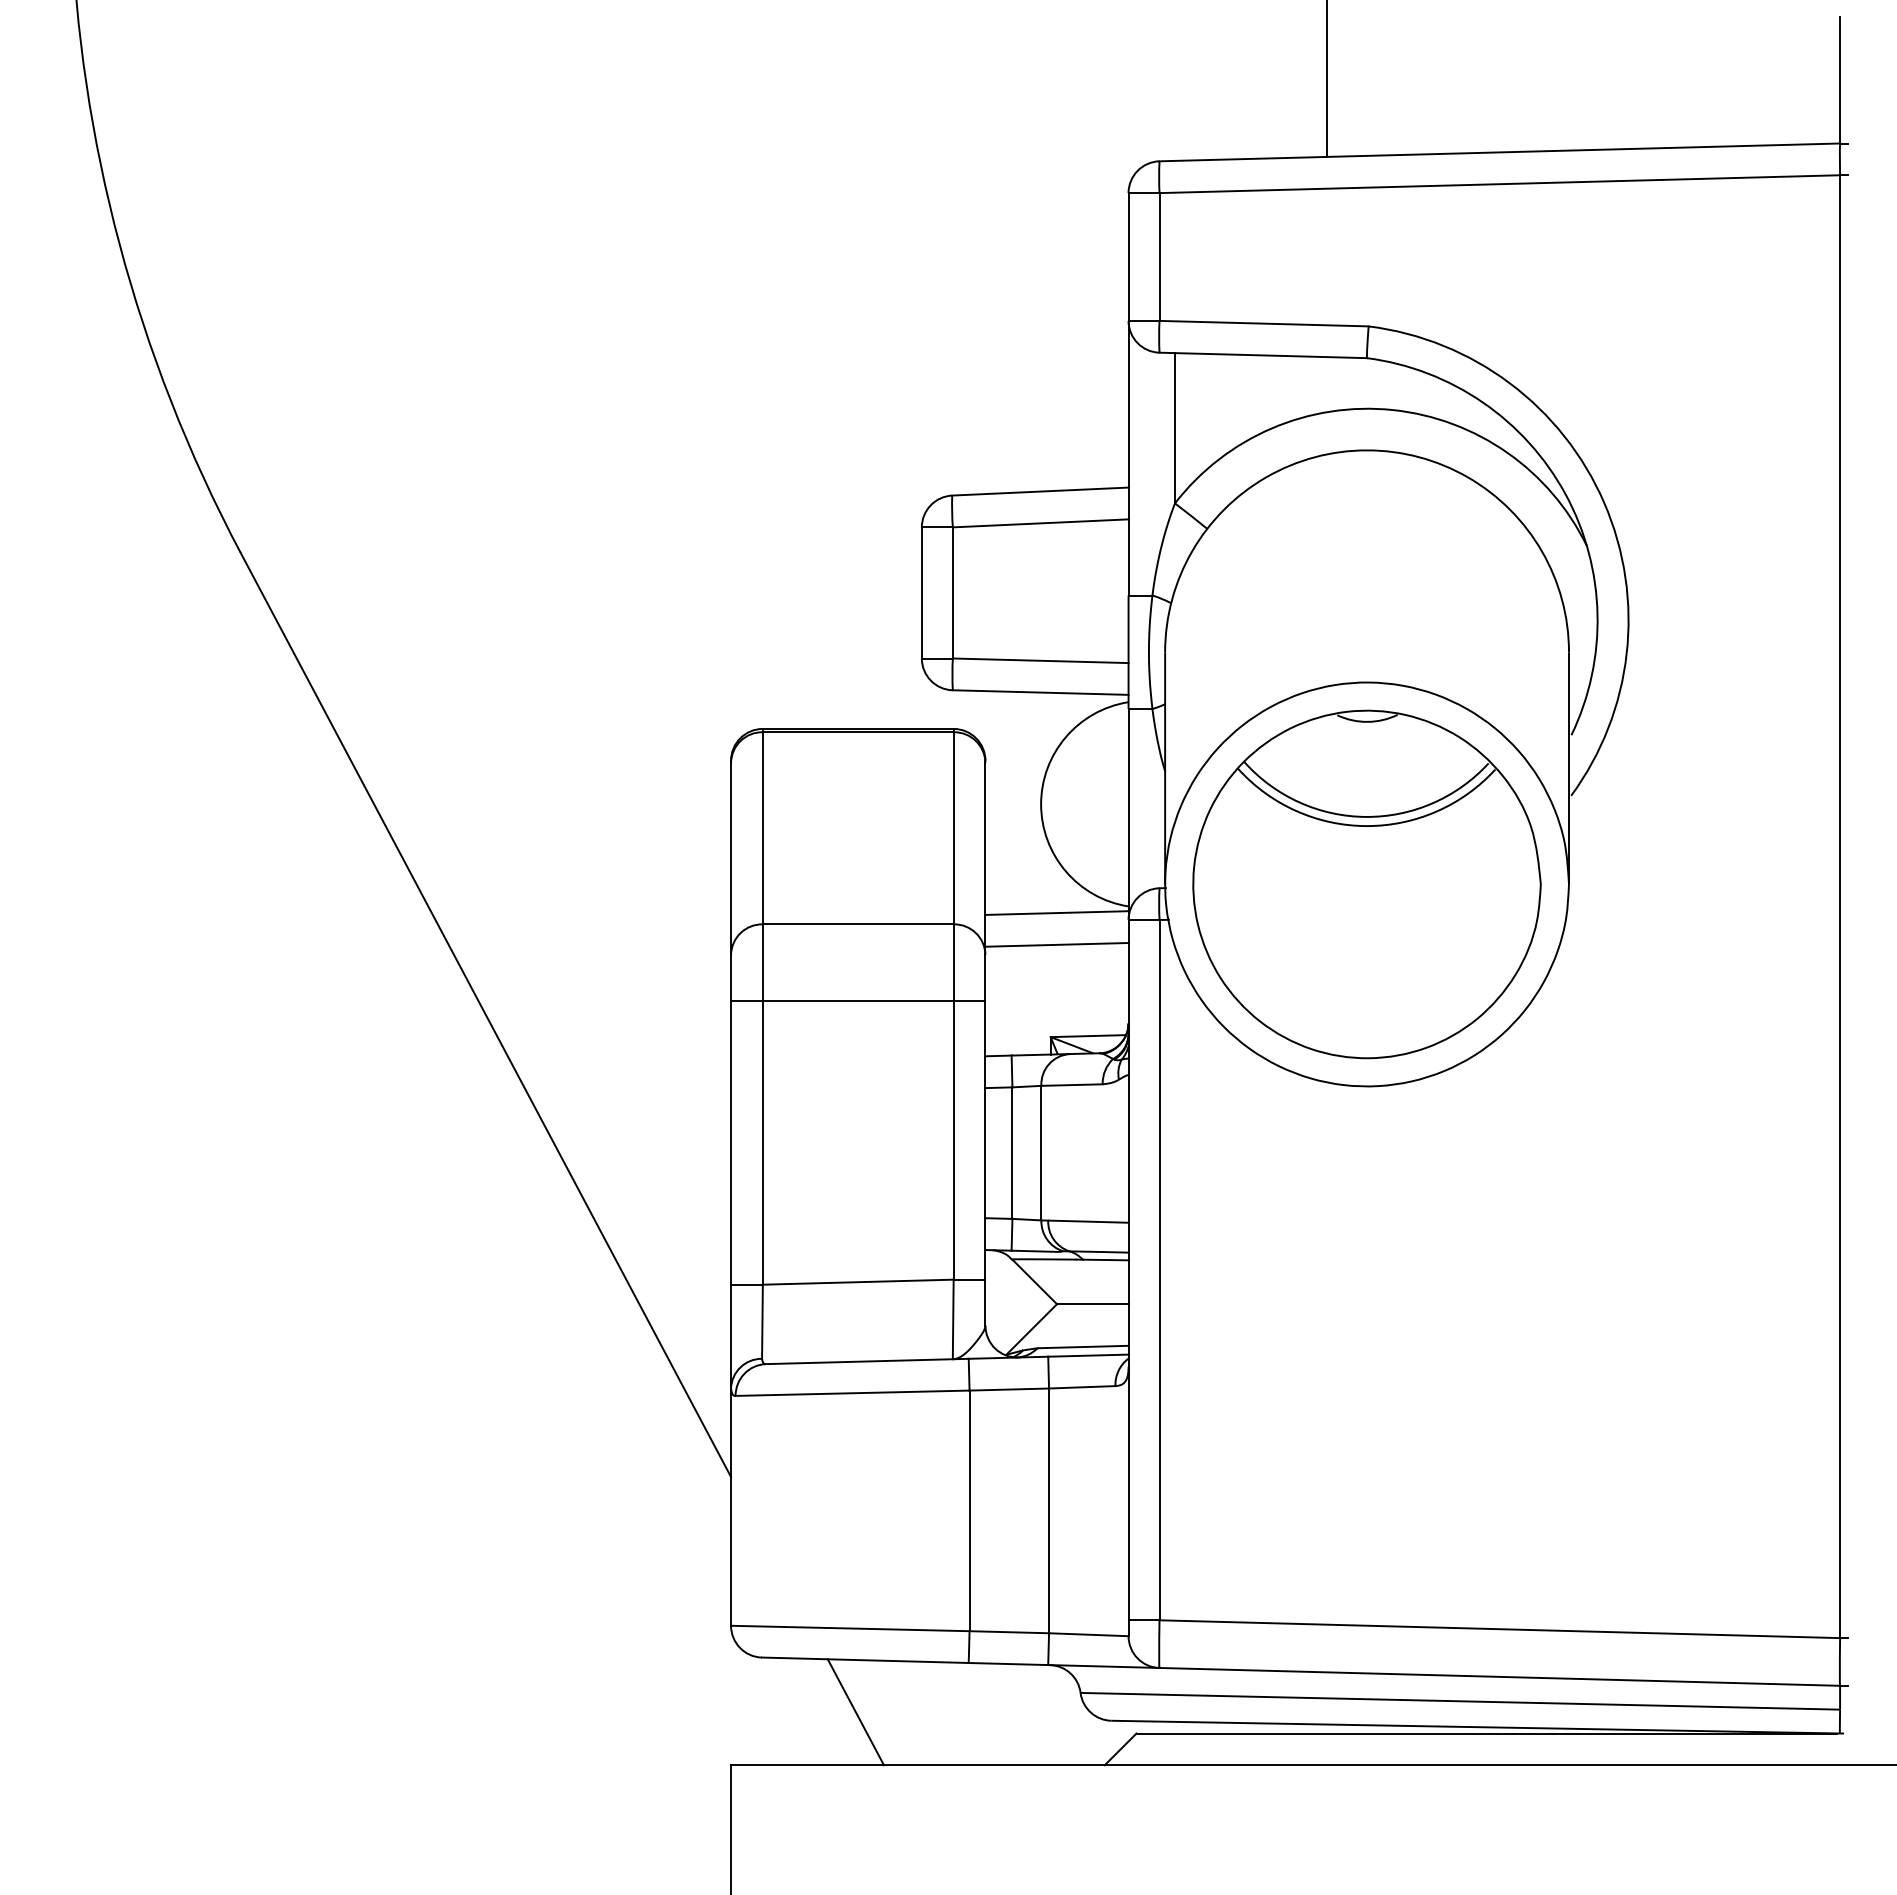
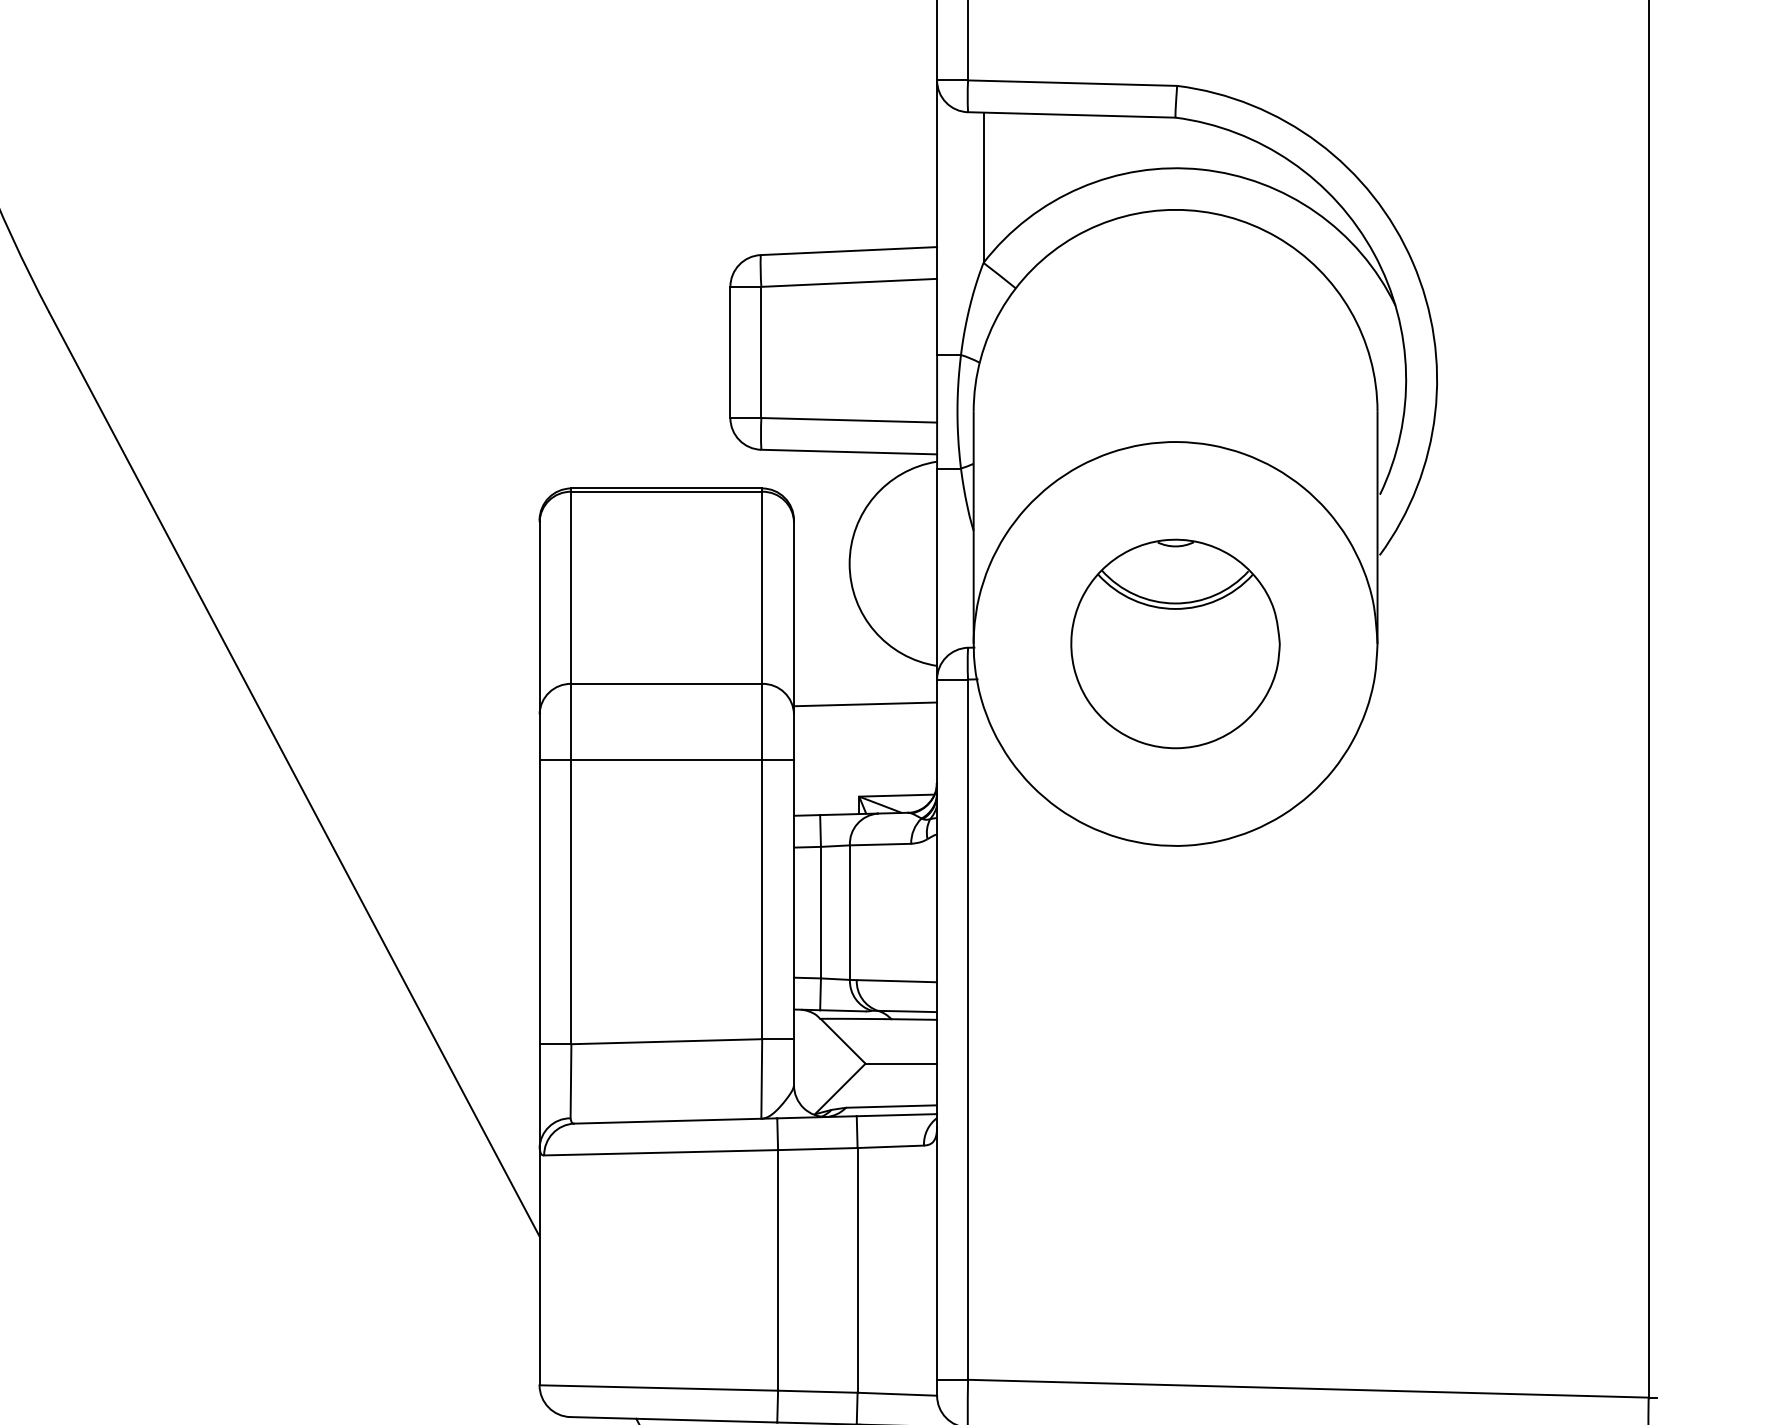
part: (1366, 884) -> (1175, 644), size x0.6
line: (1056, 912) -> (865, 672), removed

